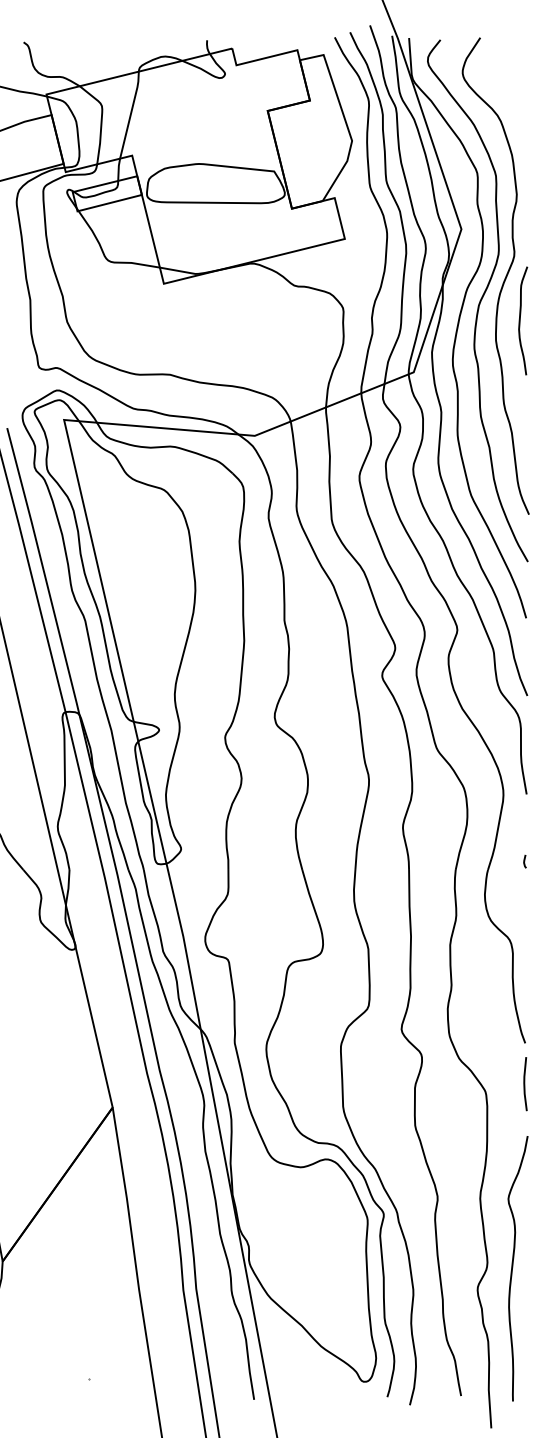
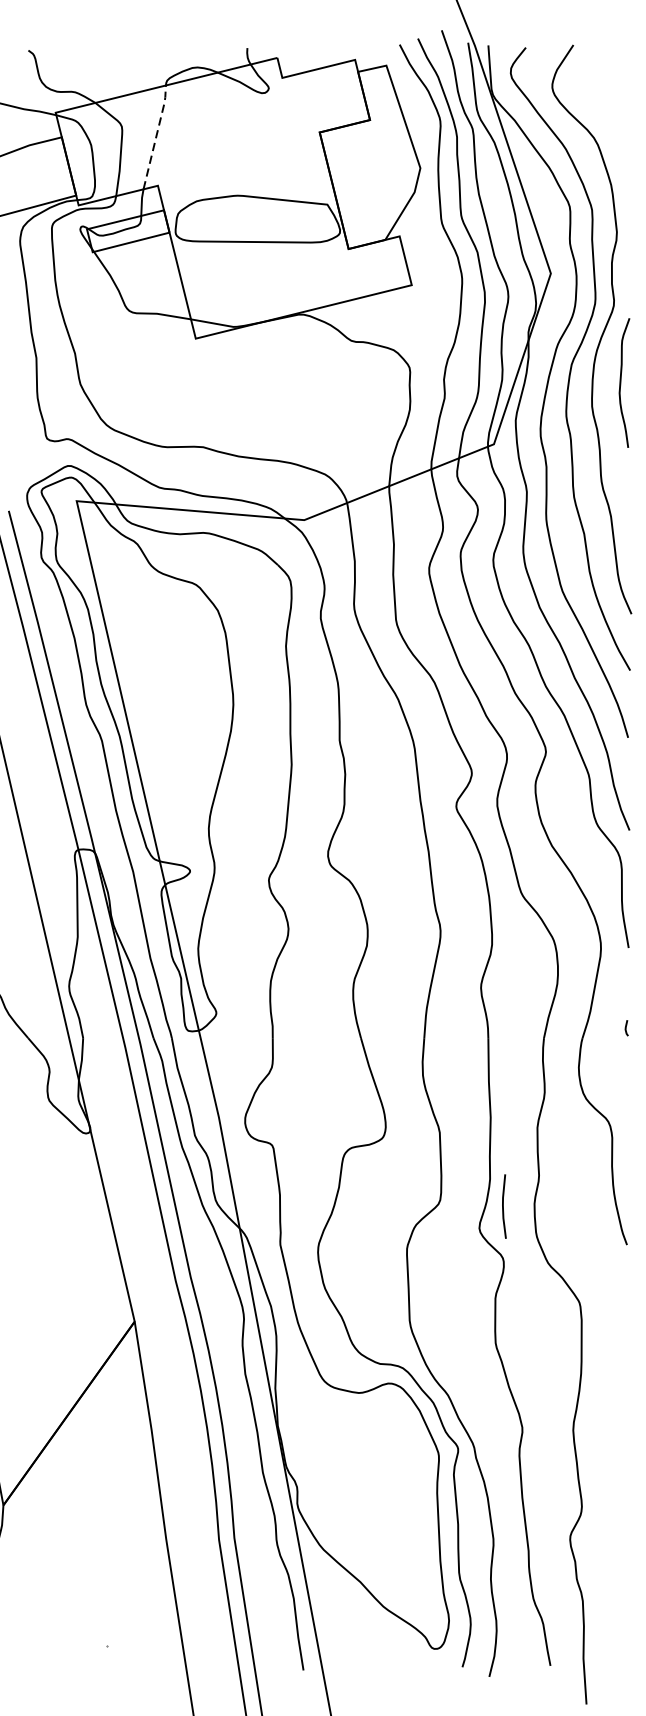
line: (131, 113) -> (157, 135), solid -> dashed
line: (525, 1084) -> (504, 1207), moved
curve: (513, 1267) -> (612, 1512), removed

